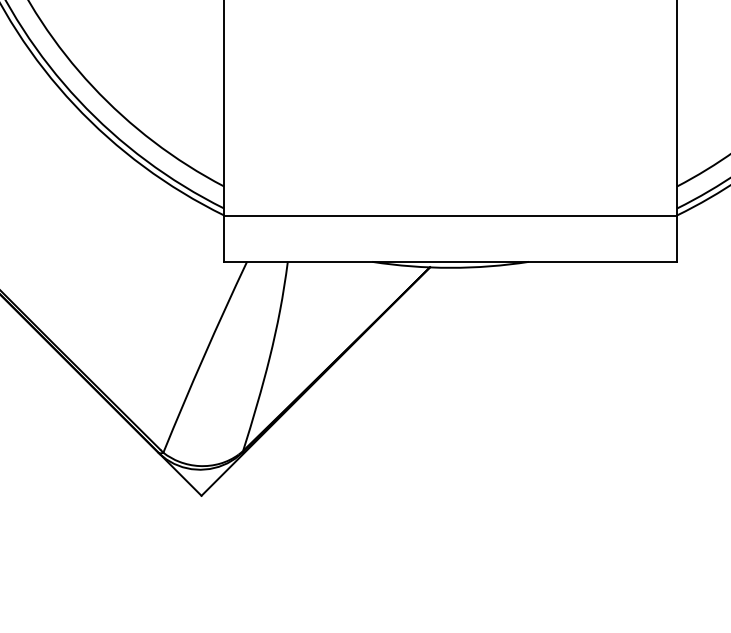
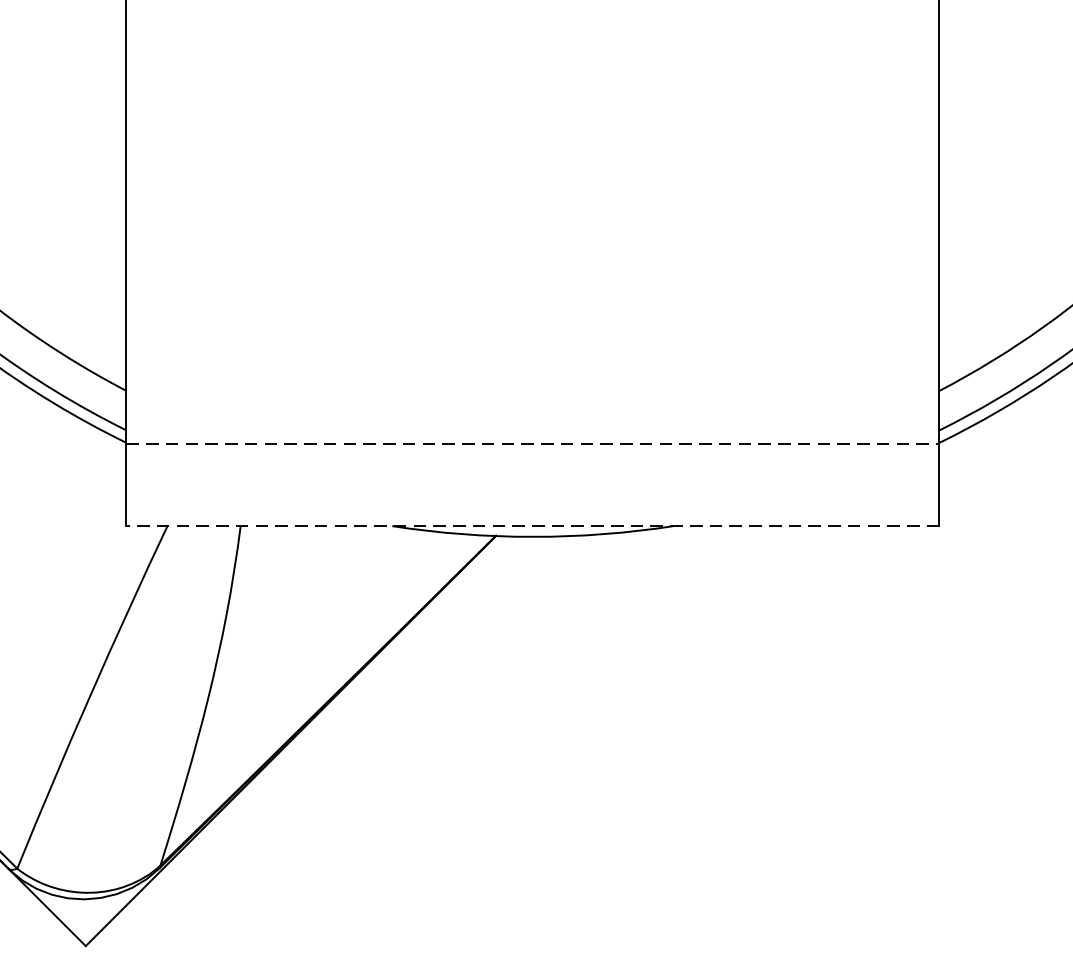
line: (451, 216) -> (534, 444), solid -> dashed
line: (450, 261) -> (532, 525), solid -> dashed

